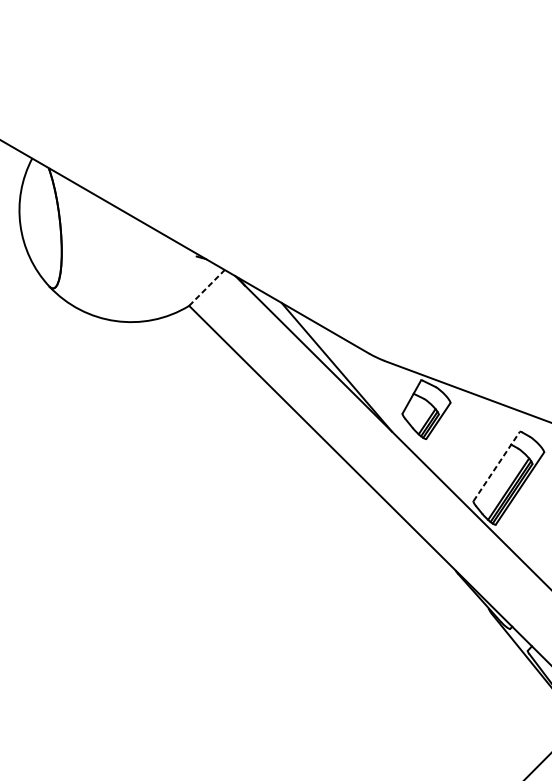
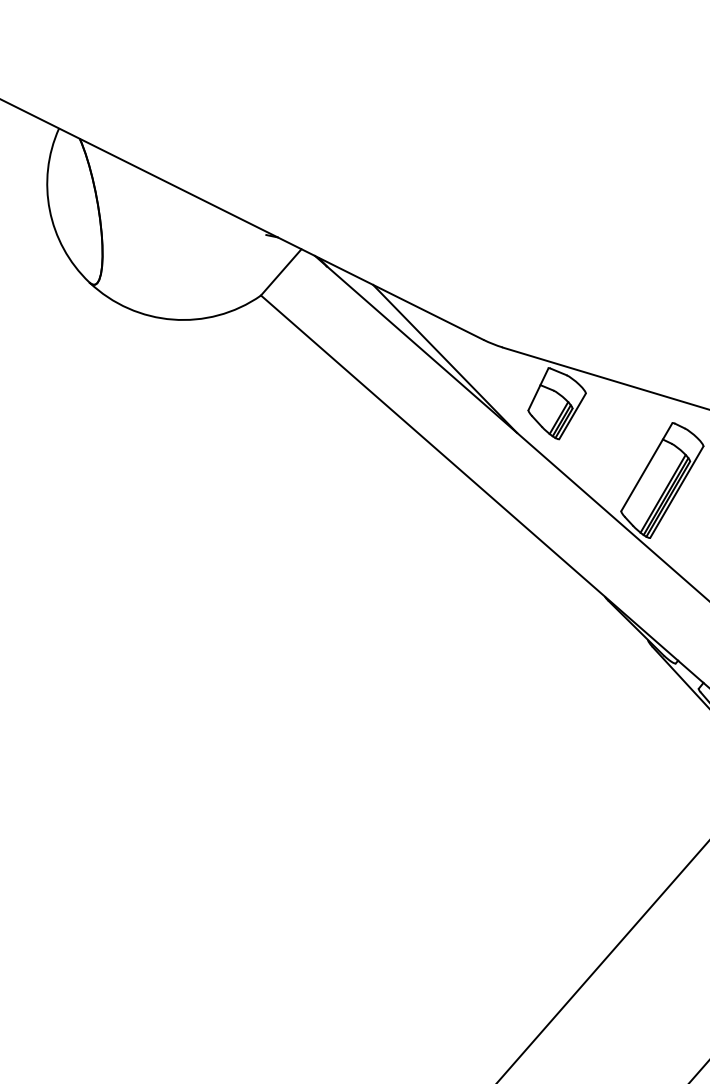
line: (207, 288) -> (281, 272), dashed -> solid
line: (496, 466) -> (646, 467), dashed -> solid

